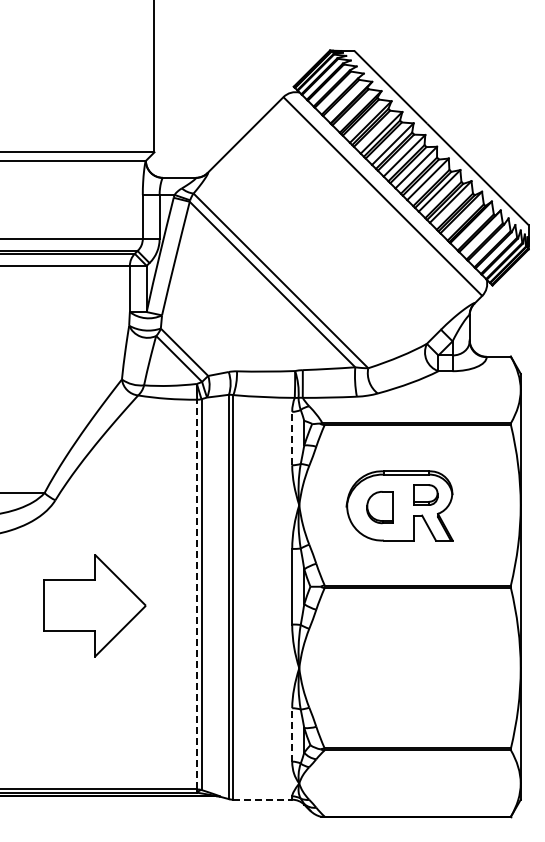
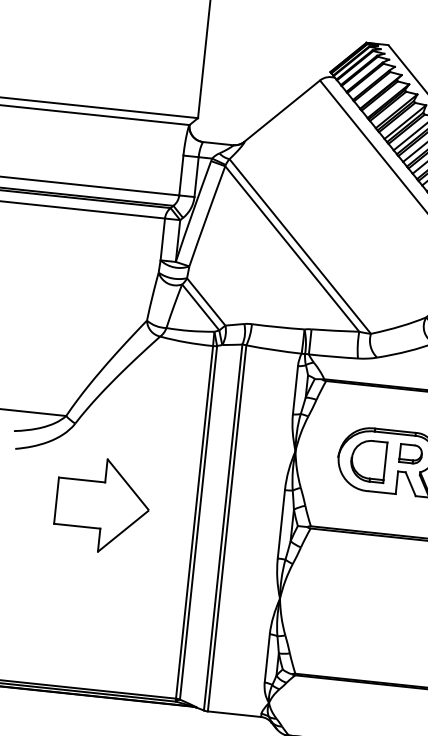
line: (292, 438) -> (295, 390), dashed -> solid
part: (379, 507) -> (367, 460), size x1.43
line: (197, 594) -> (194, 522), dashed -> solid
part: (94, 605) -> (102, 505), moved
line: (292, 734) -> (267, 658), dashed -> solid
line: (263, 799) -> (235, 714), dashed -> solid

